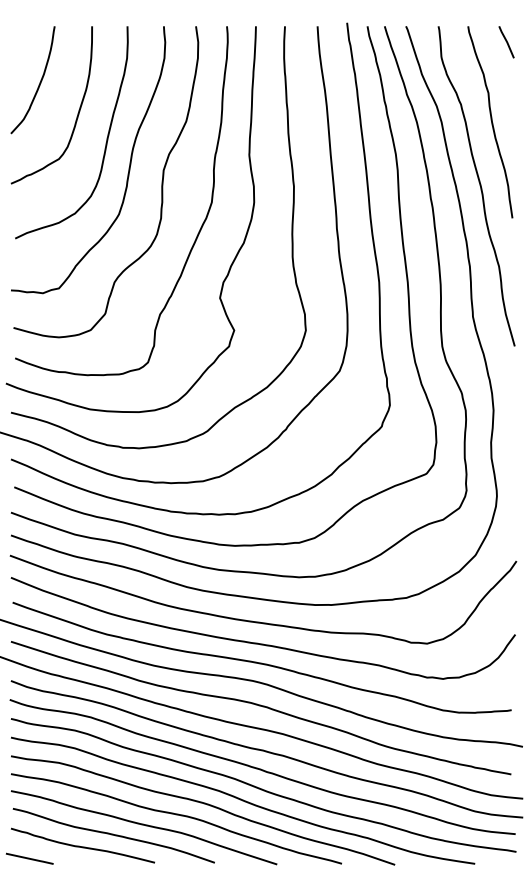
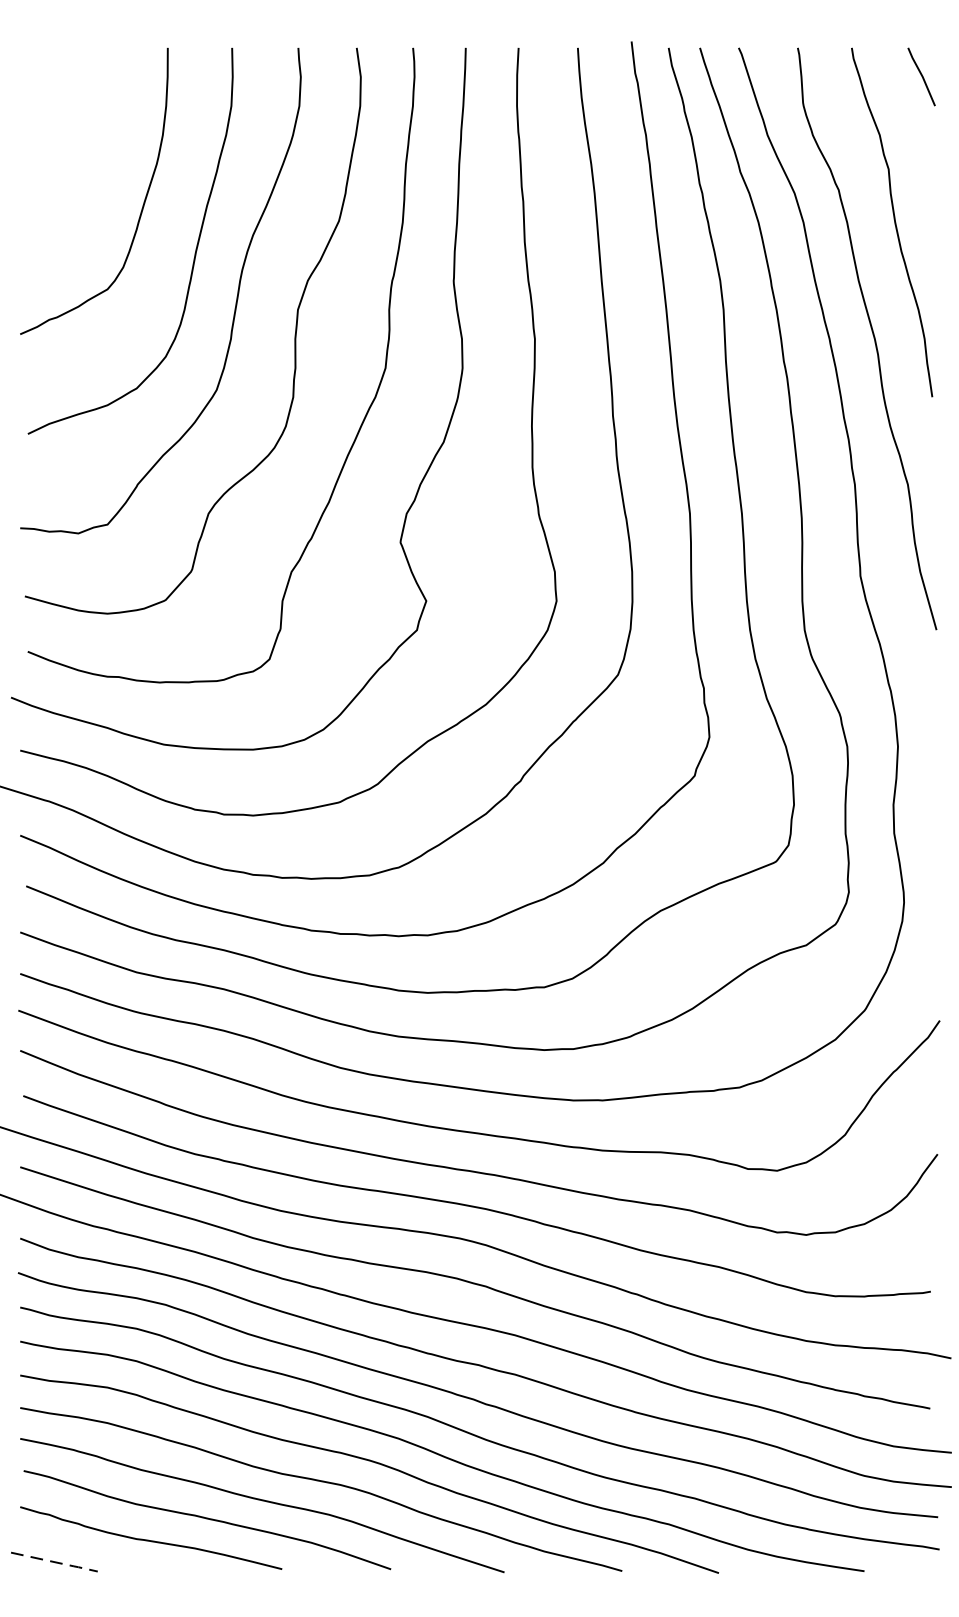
curve: (38, 84) -> (70, 153), removed
line: (30, 859) -> (55, 1563), solid -> dashed

